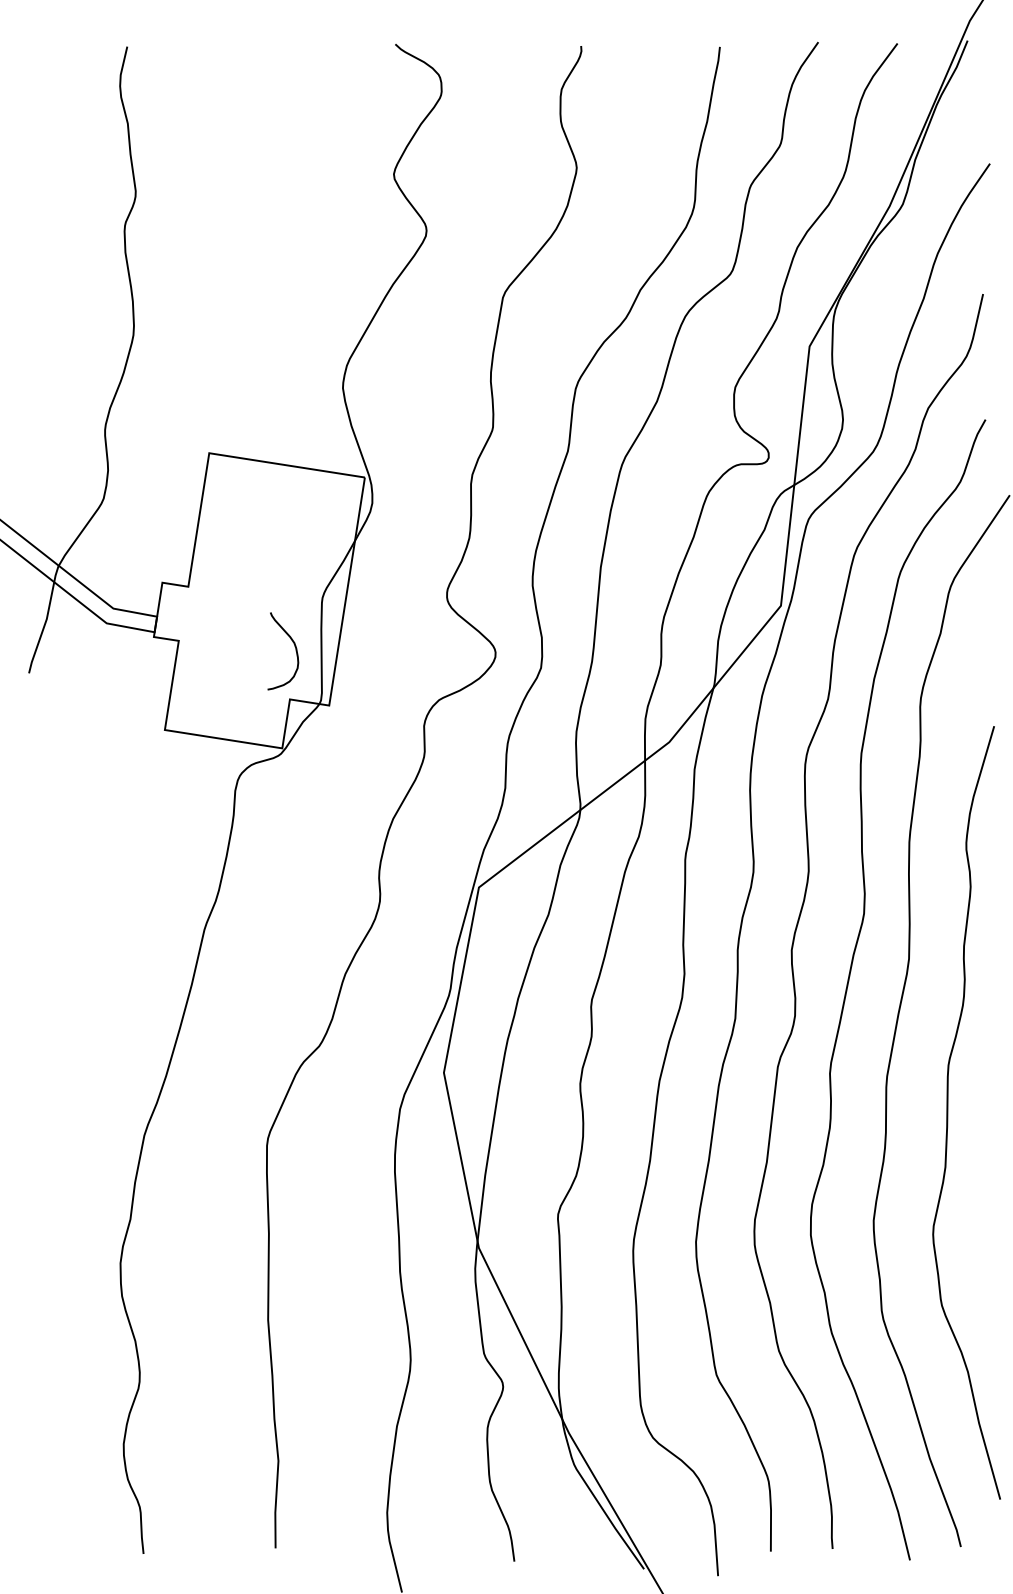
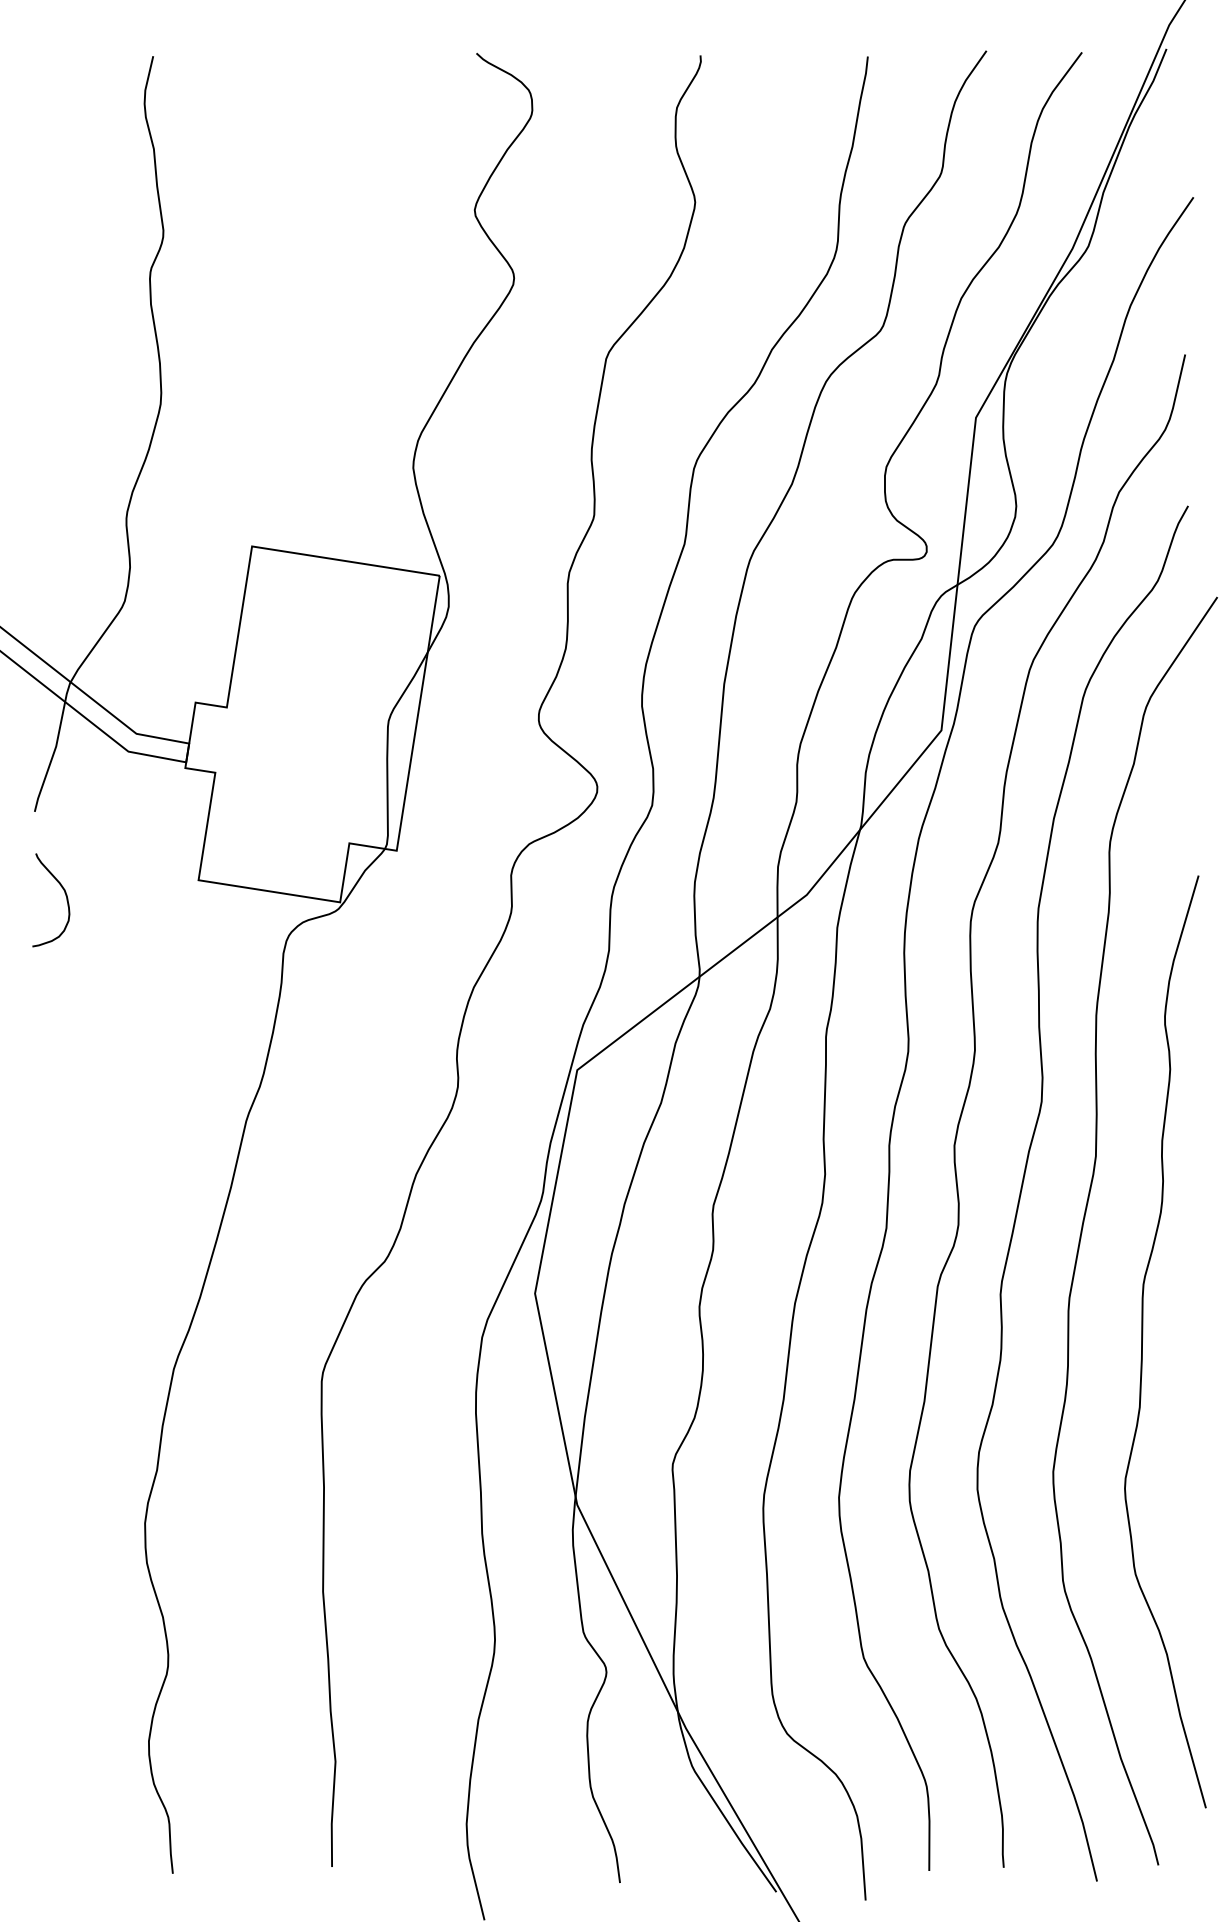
curve: (295, 648) -> (65, 896), moved

